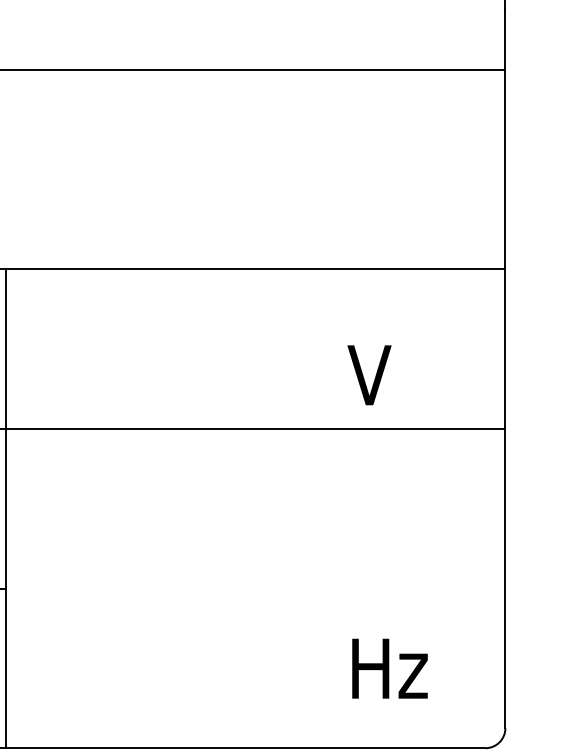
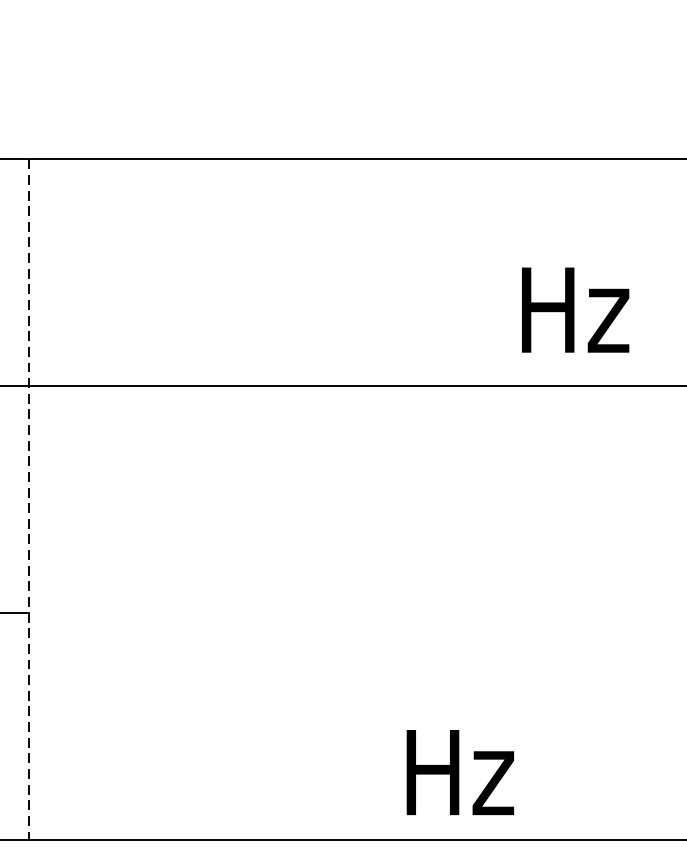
text: (387, 375) -> (570, 310), V -> Hz
line: (6, 508) -> (29, 499), solid -> dashed
text: (389, 668) -> (459, 772), moved

